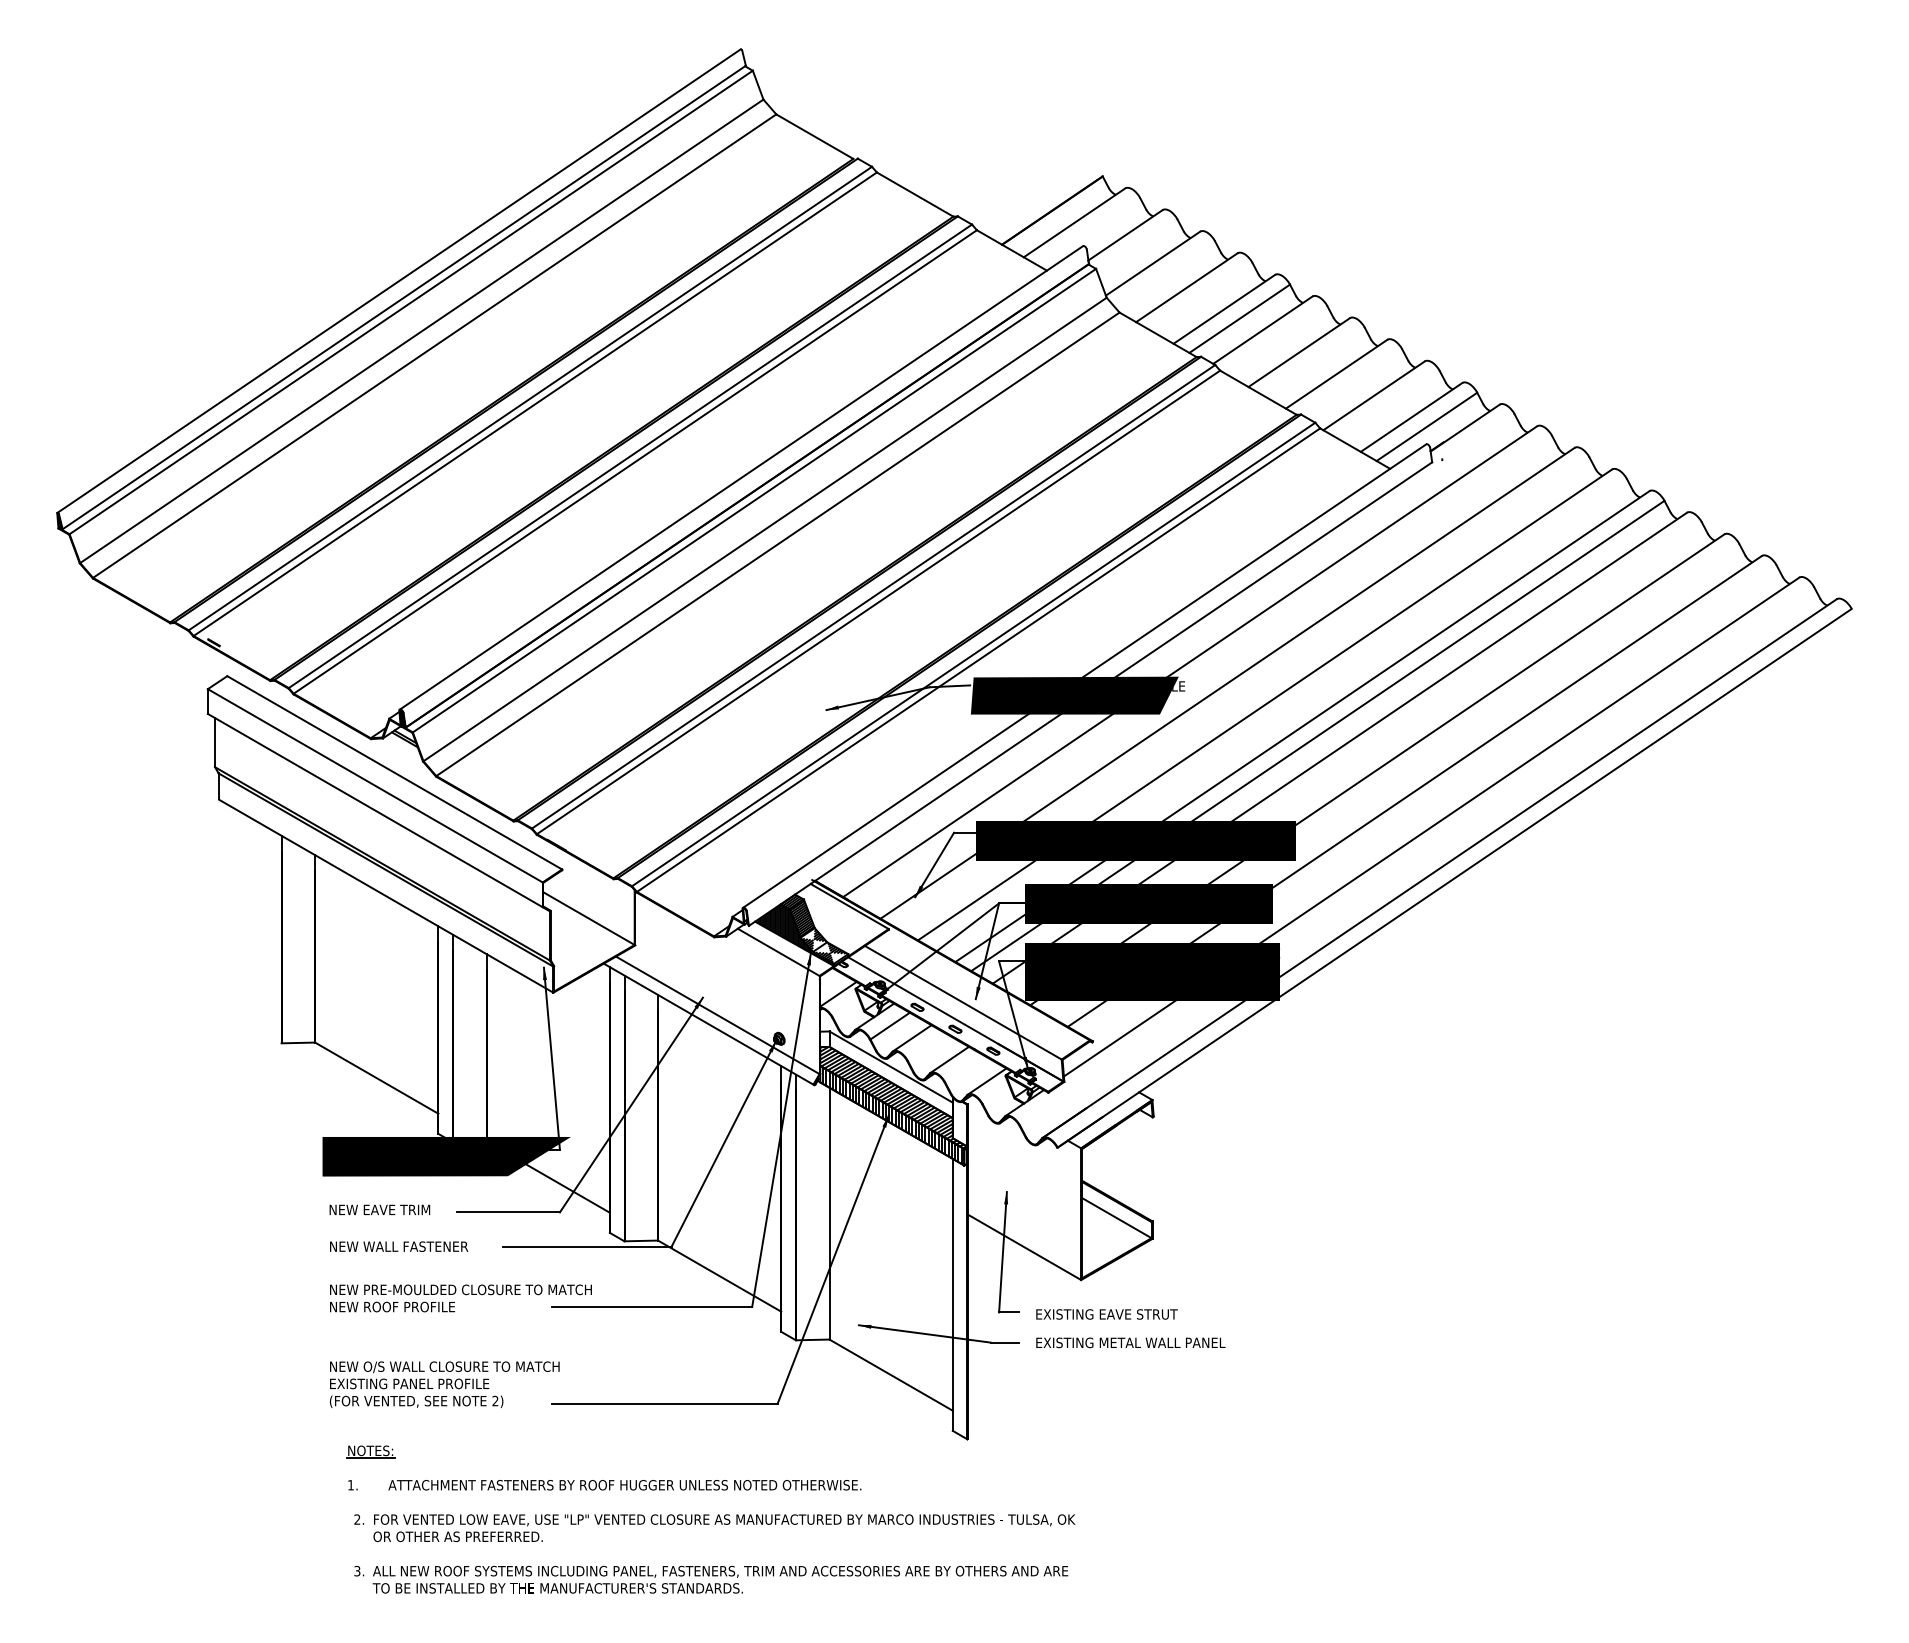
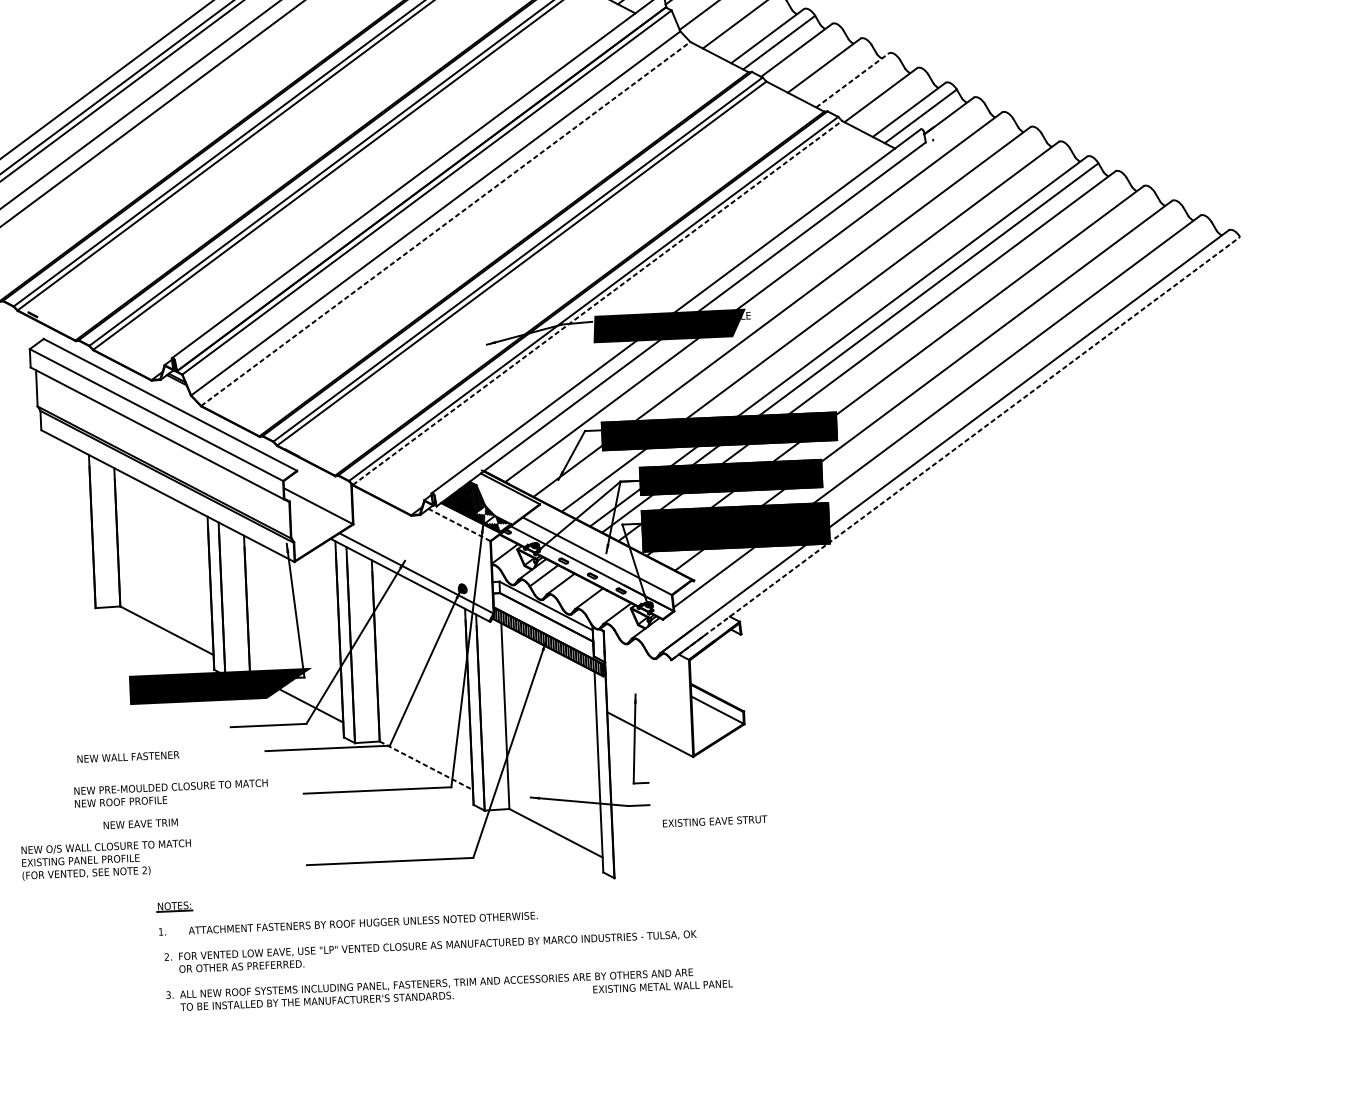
line: (1337, 373) -> (853, 79), solid -> dashed
line: (777, 544) -> (445, 224), solid -> dashed
line: (978, 660) -> (597, 303), solid -> dashed
line: (1454, 878) -> (955, 448), solid -> dashed
line: (778, 952) -> (459, 525), solid -> dashed
hatch: (893, 1097) -> (548, 628), removed
text: (379, 1209) -> (140, 823), moved
text: (399, 1246) -> (128, 756), moved
line: (720, 1276) -> (426, 765), solid -> dashed
text: (460, 1298) -> (170, 793), moved
text: (1106, 1314) -> (714, 821), moved
text: (1130, 1342) -> (662, 986), moved
text: (444, 1384) -> (106, 859), moved

